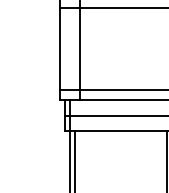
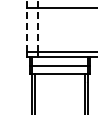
line: (59, 48) -> (26, 29), solid -> dashed
line: (79, 48) -> (37, 29), solid -> dashed

